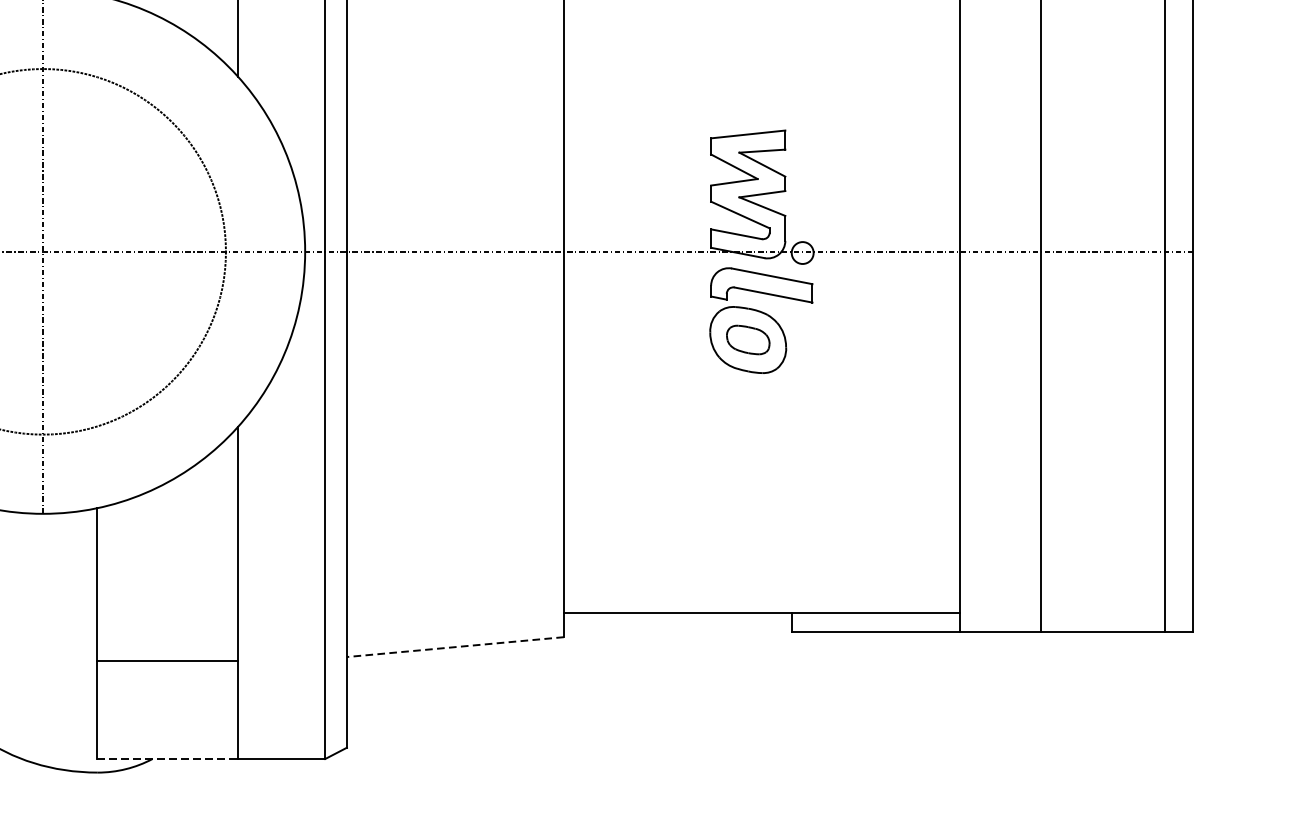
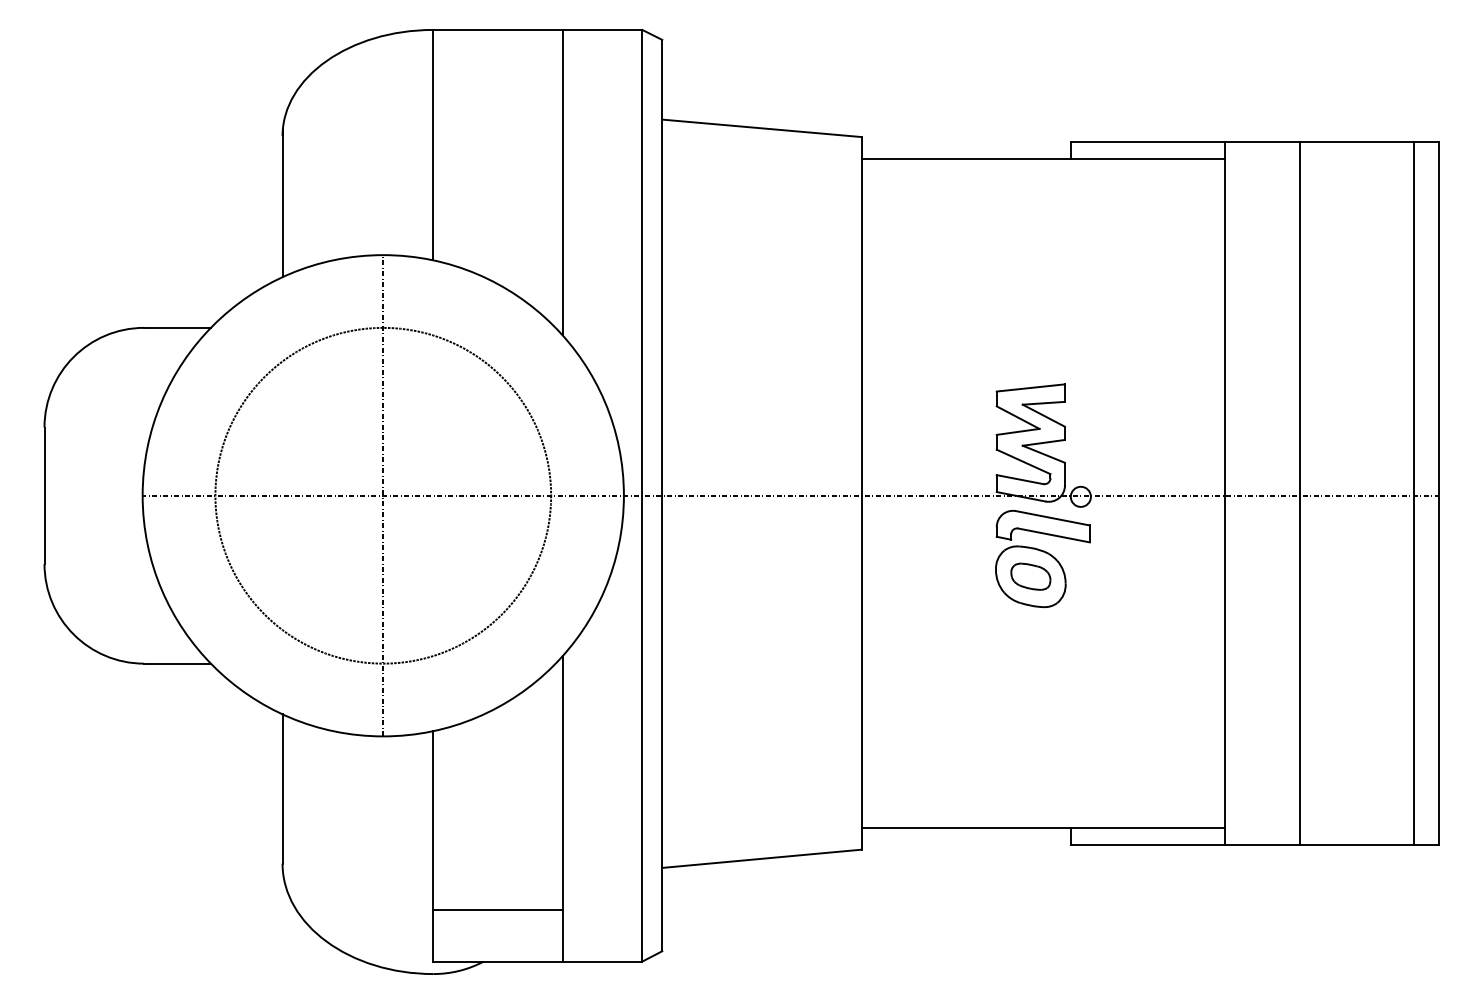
line: (454, 646) -> (761, 858), dashed -> solid
line: (167, 660) -> (497, 909), moved
line: (167, 758) -> (497, 961), dashed -> solid

